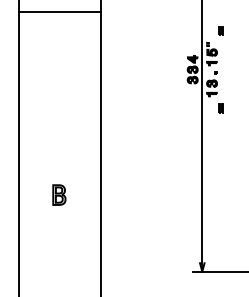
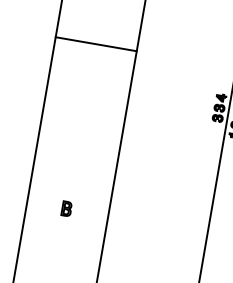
line: (60, 11) -> (96, 43), moved
part: (59, 194) -> (67, 208), size x0.71

